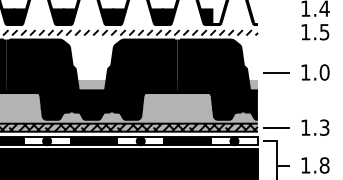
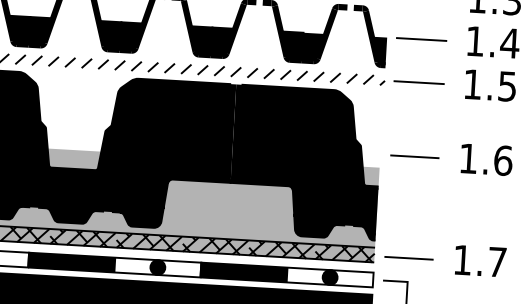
line: (276, 9) -> (421, 39), added
fill: (218, 16) -> (314, 46), added
fill: (253, 16) -> (378, 50), added
line: (276, 32) -> (418, 82), added
text: (324, 72) -> (503, 160), 1.0 -> 1.6
text: (324, 127) -> (497, 261), 1.3 -> 1.7

